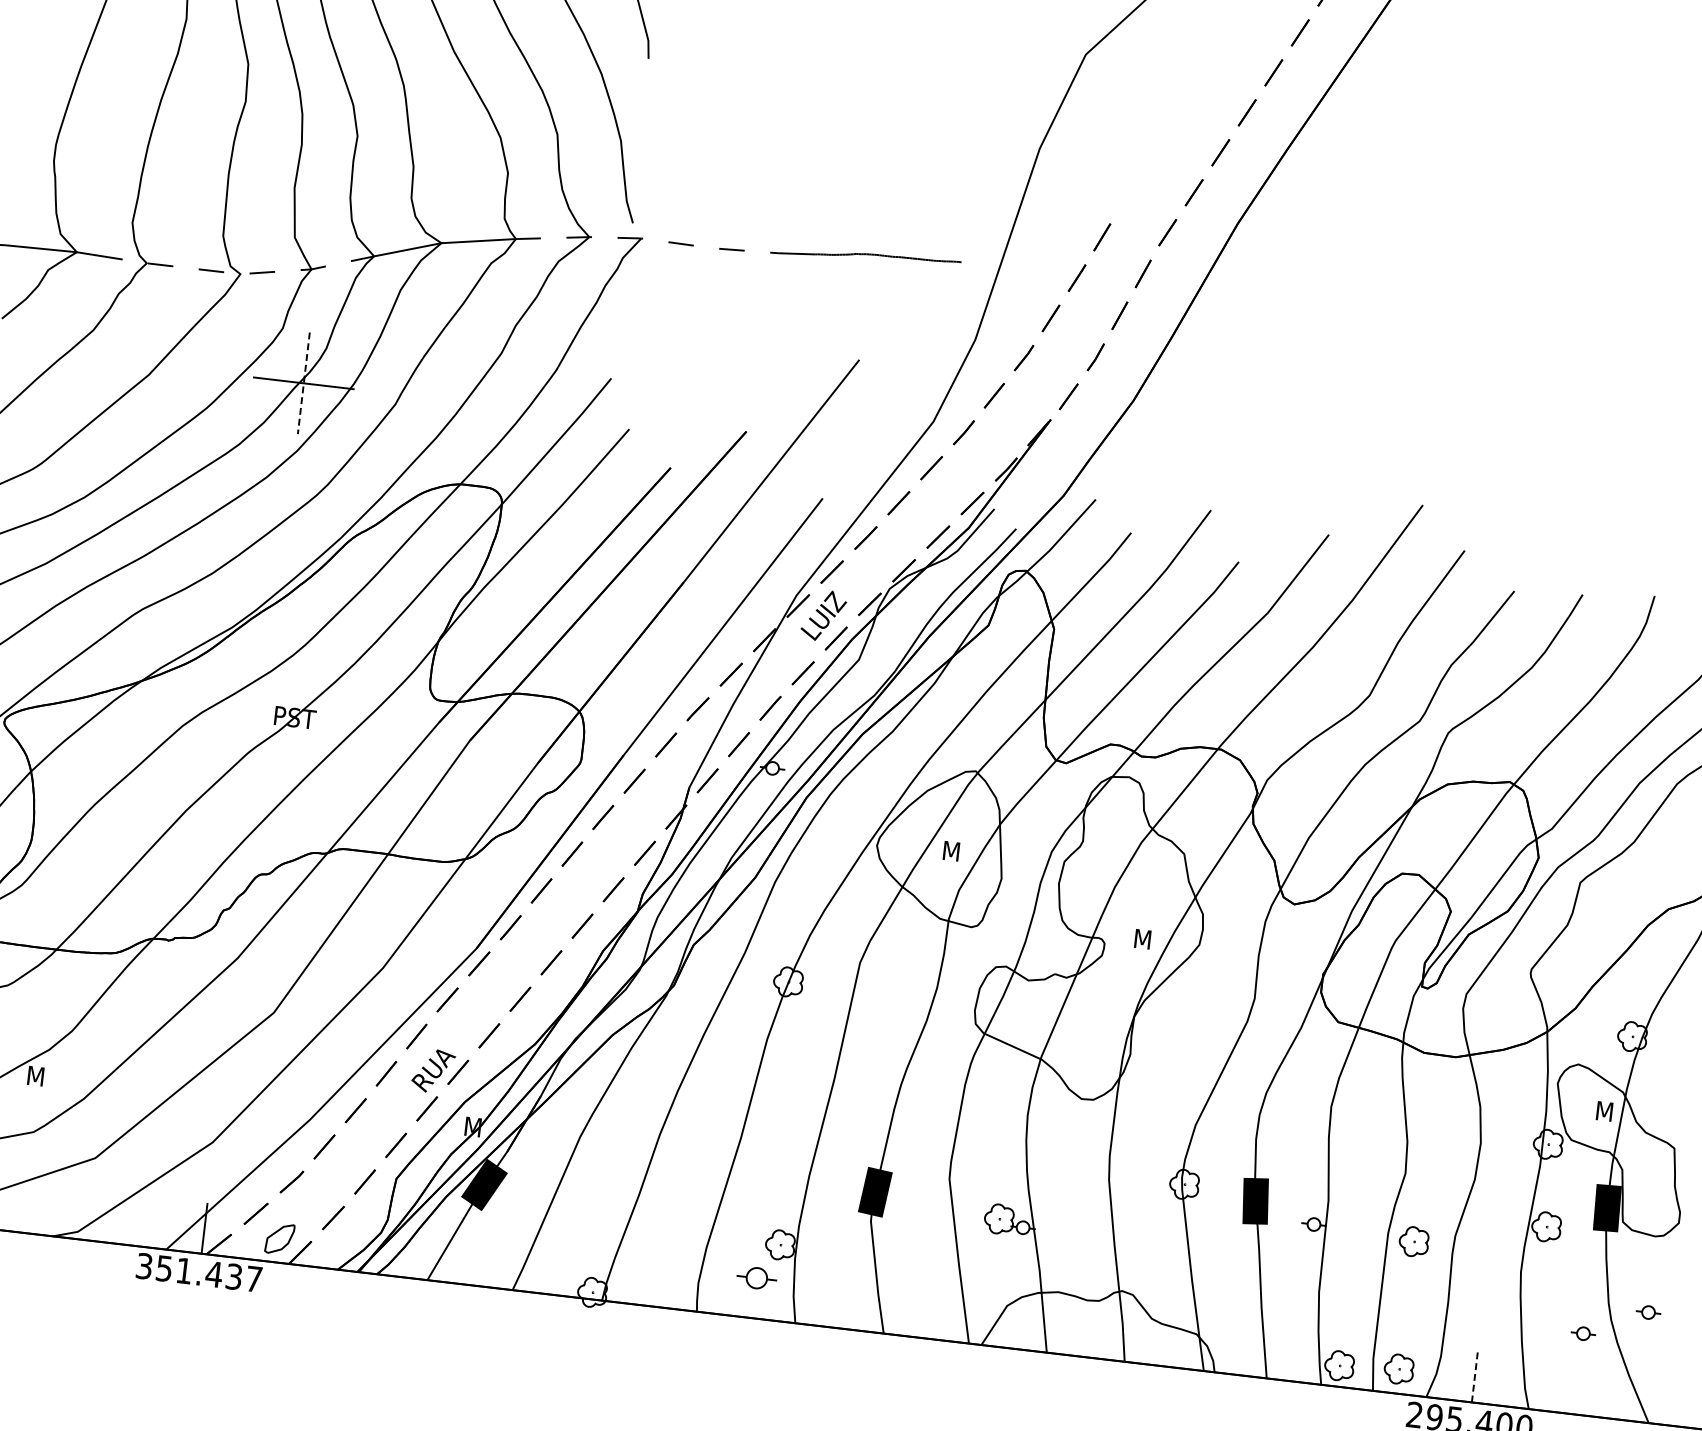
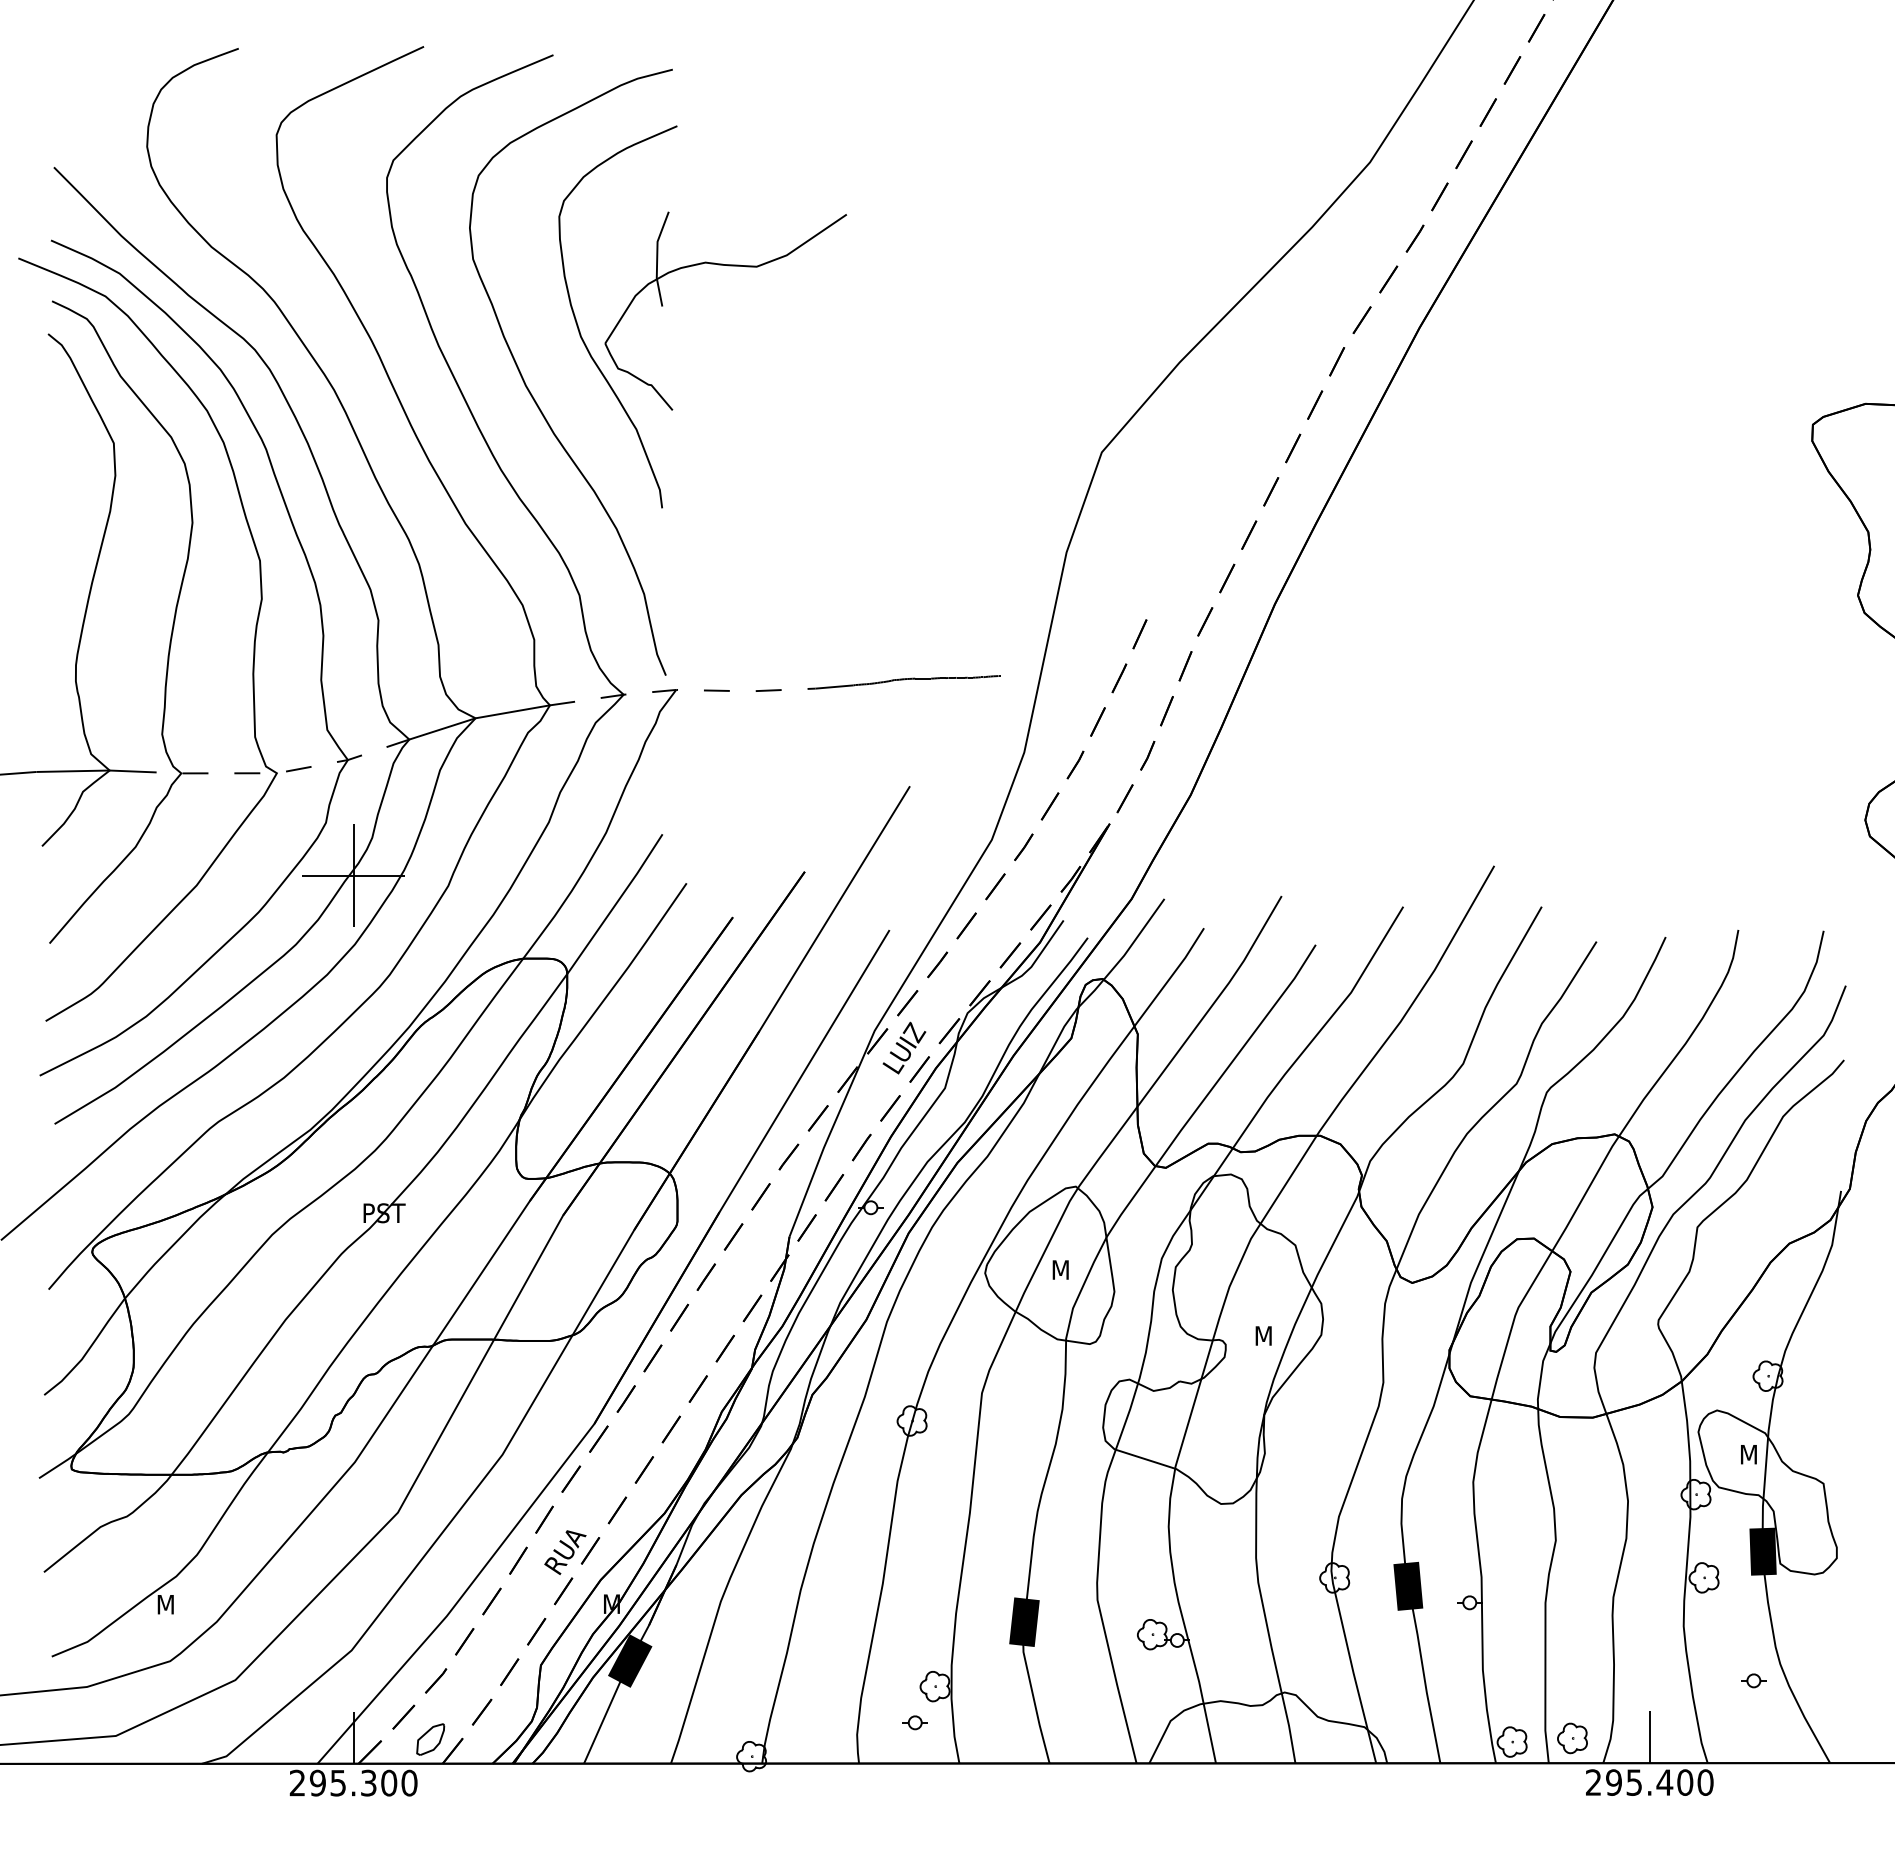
line: (303, 383) -> (353, 875), dashed -> solid
part: (1414, 1241) -> (1572, 1608), removed
text: (199, 1272) -> (353, 1782), 351.437 -> 295.300
part: (756, 1277) -> (914, 1722), size x0.62
part: (1648, 1312) -> (1816, 1651), removed
line: (1474, 1377) -> (1649, 1737), dashed -> solid

